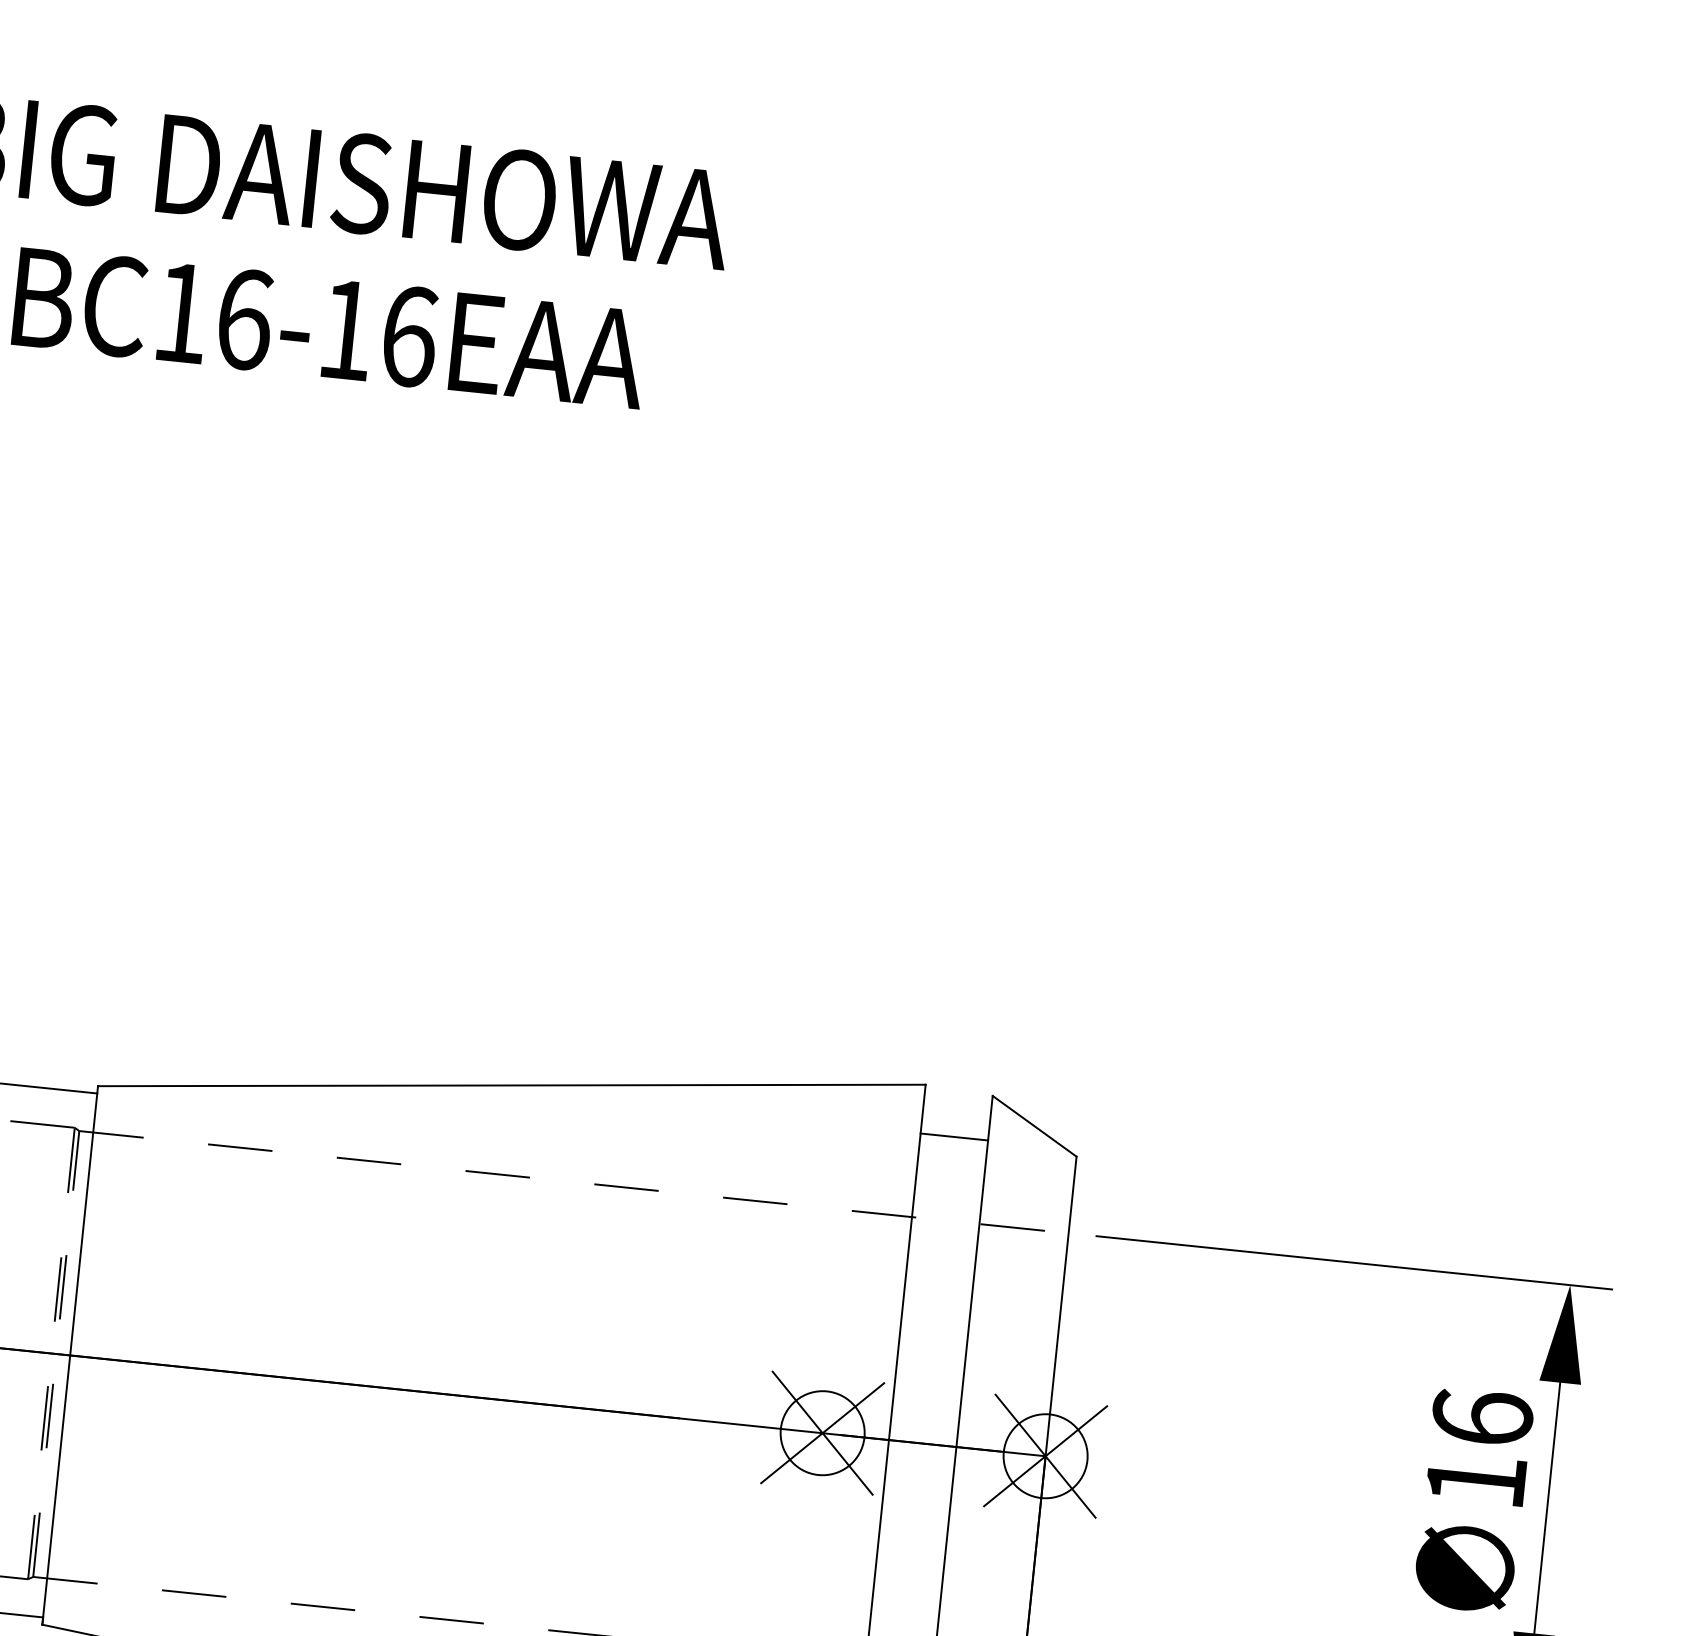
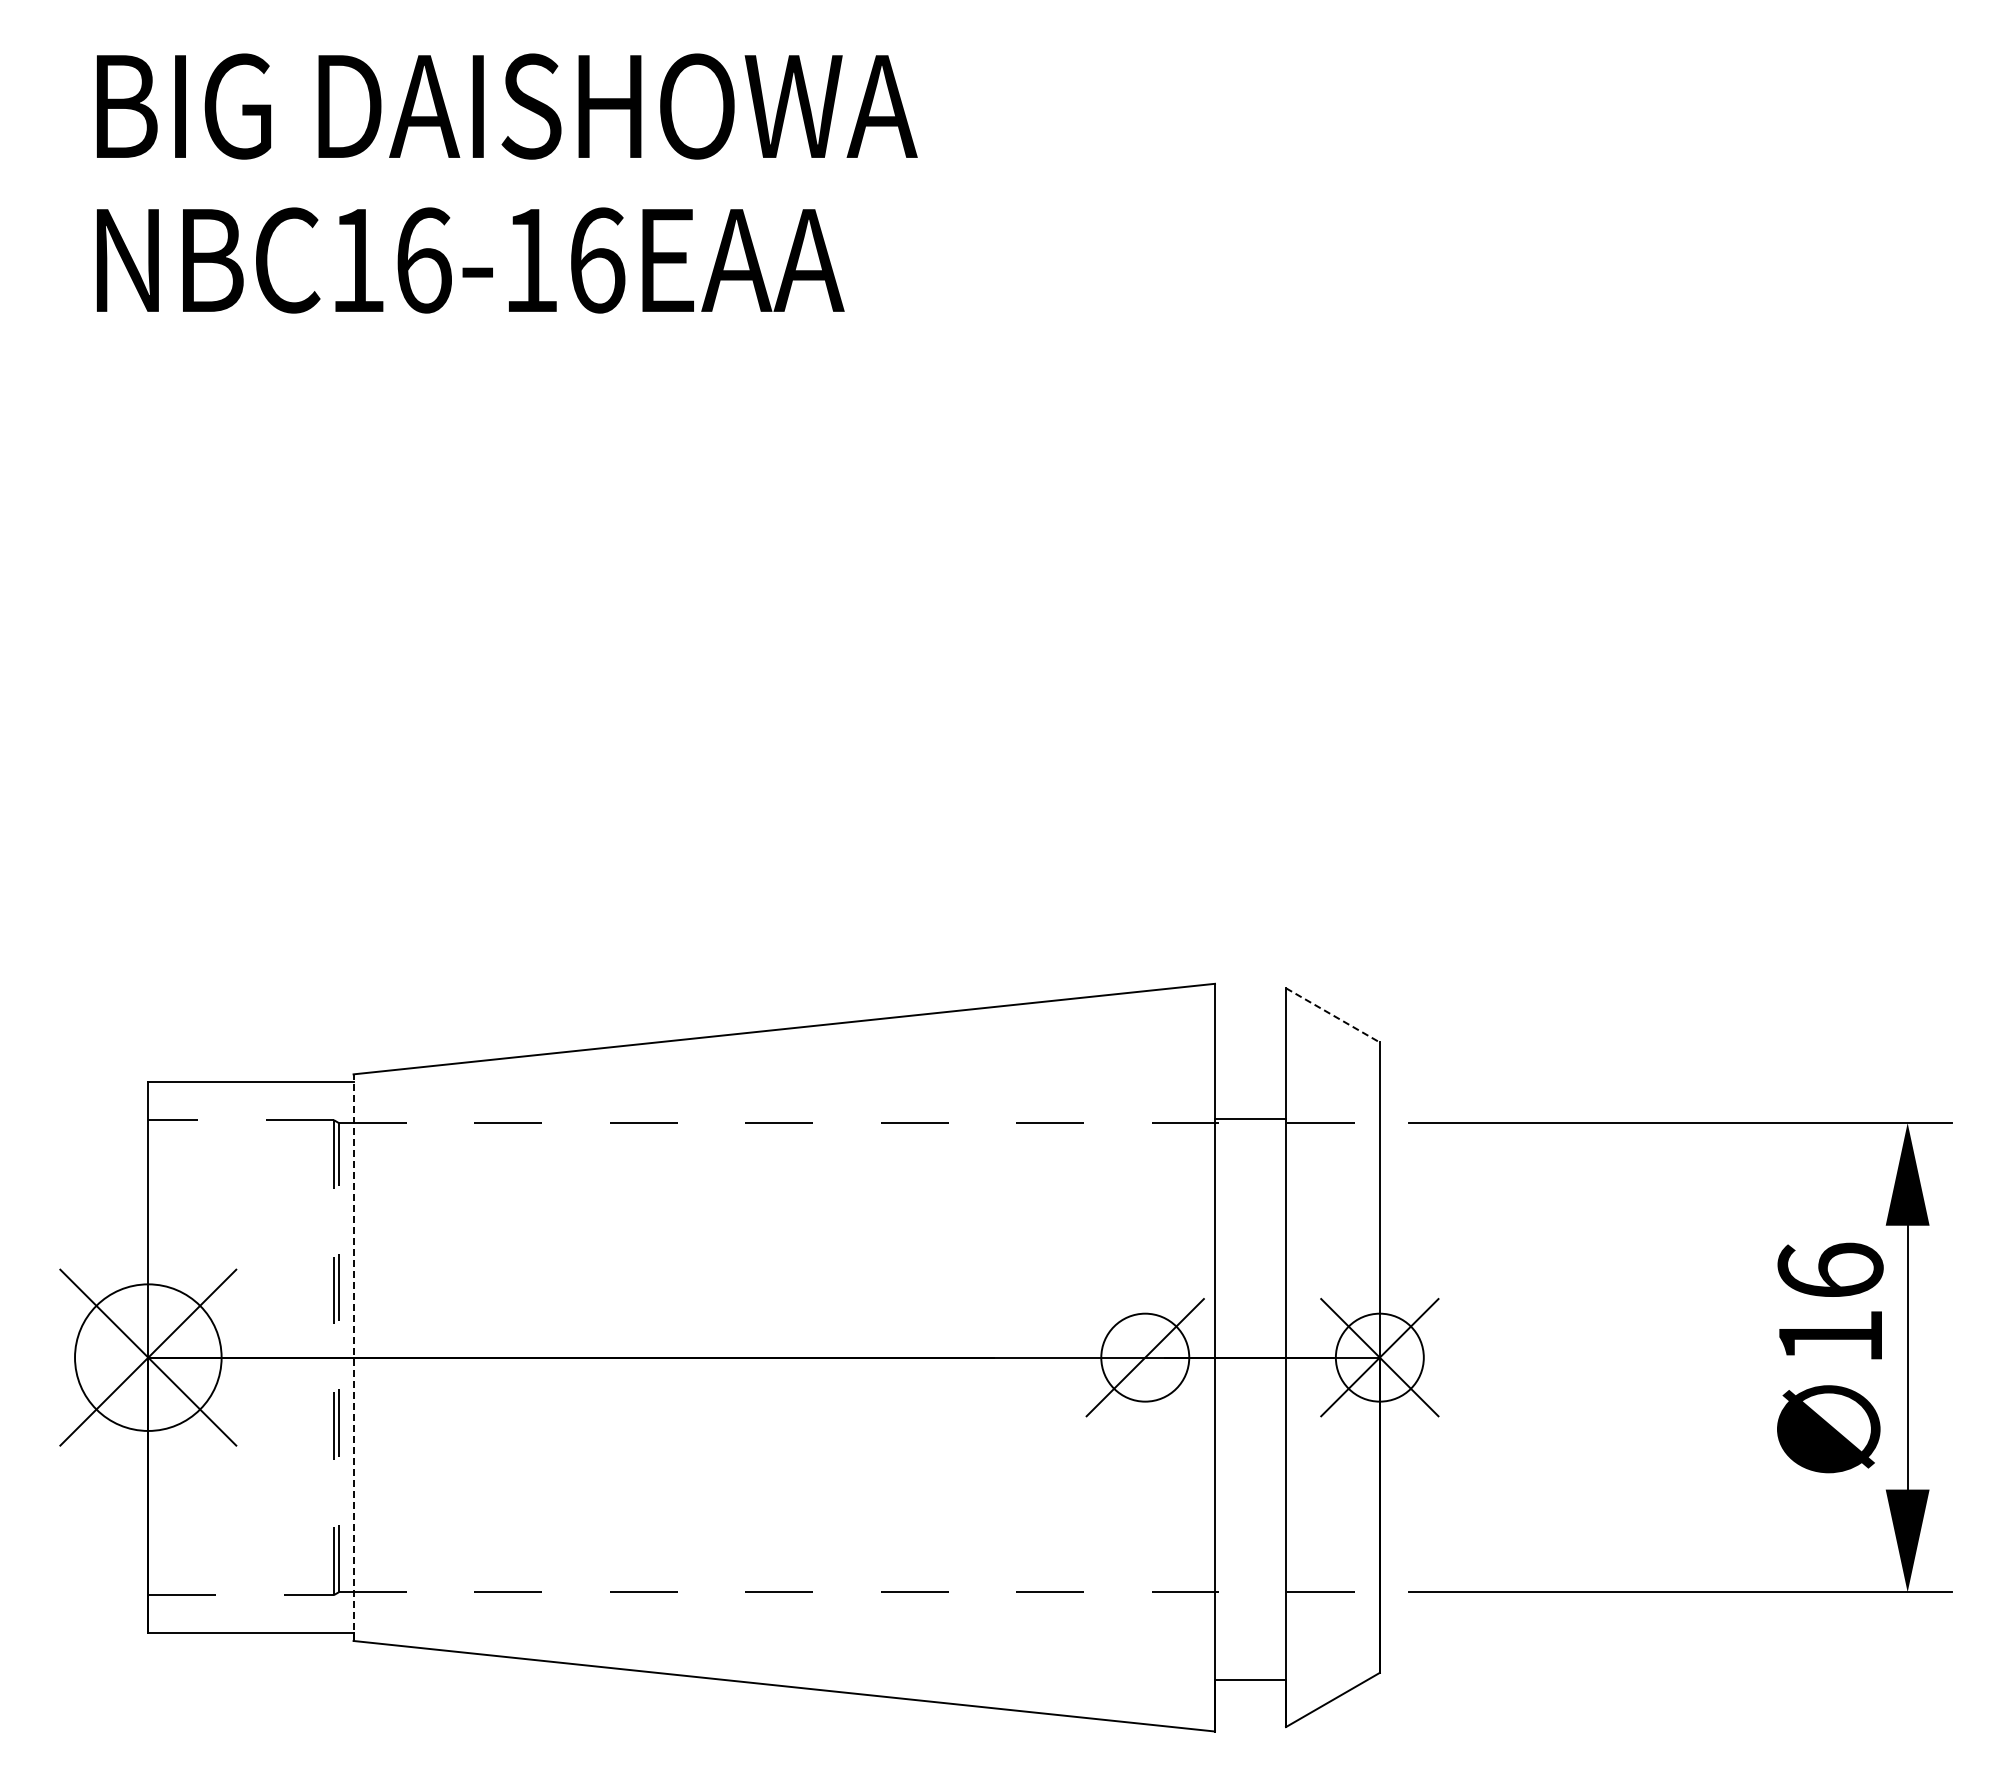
line: (1035, 1126) -> (1333, 1015), solid -> dashed
line: (954, 1137) -> (1250, 1119), moved
line: (70, 1355) -> (353, 1357), solid -> dashed
line: (821, 1432) -> (1144, 1357), removed

